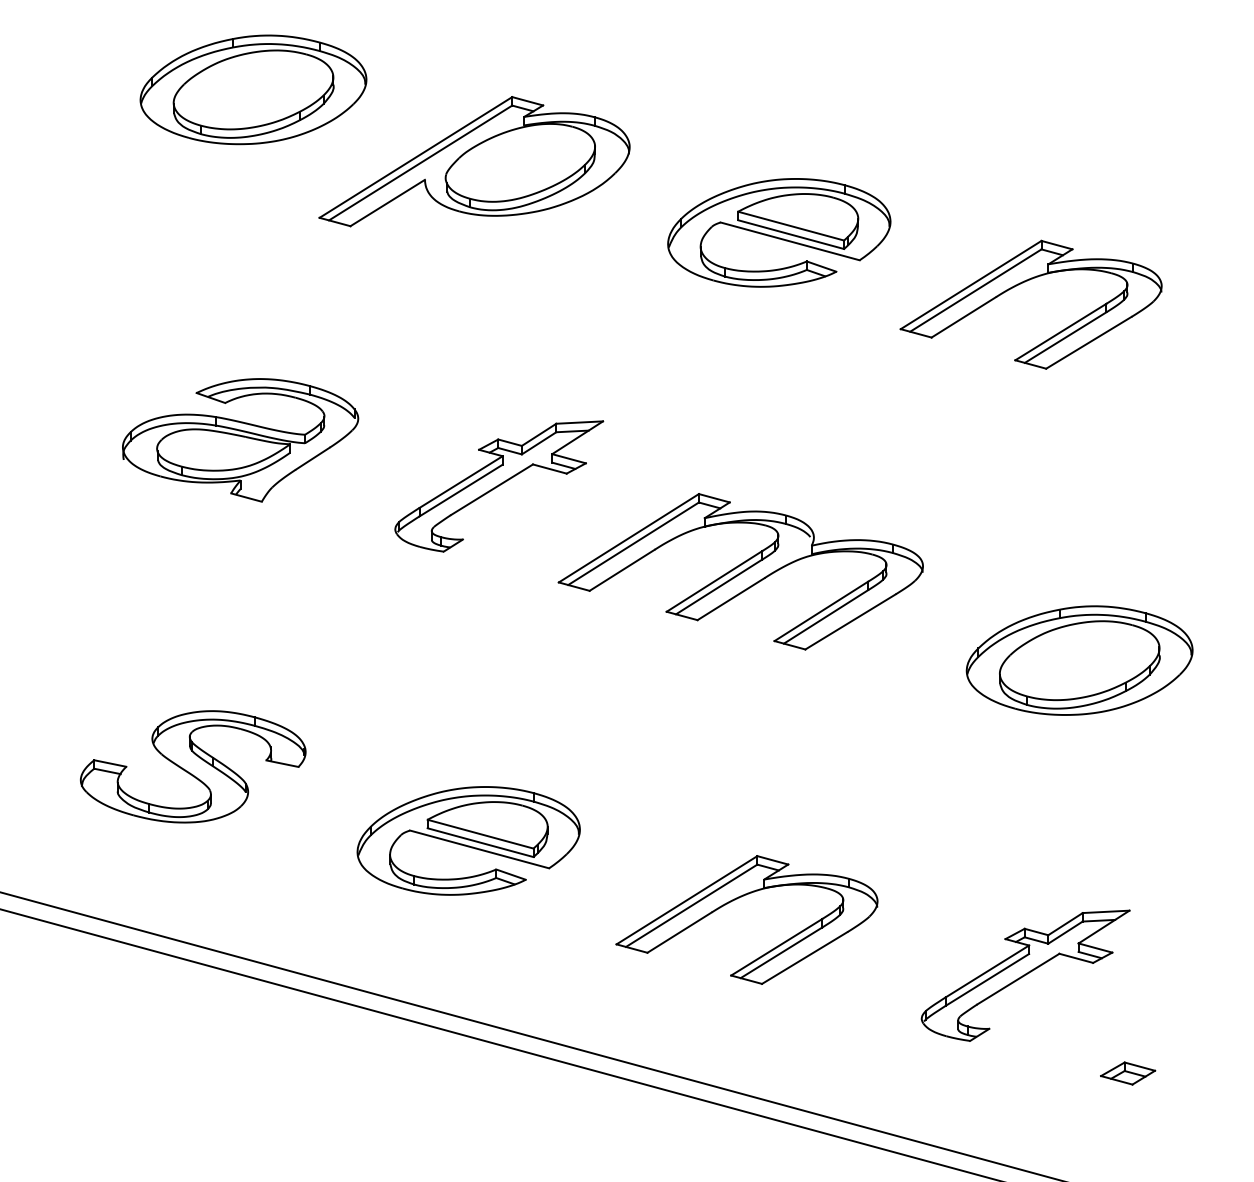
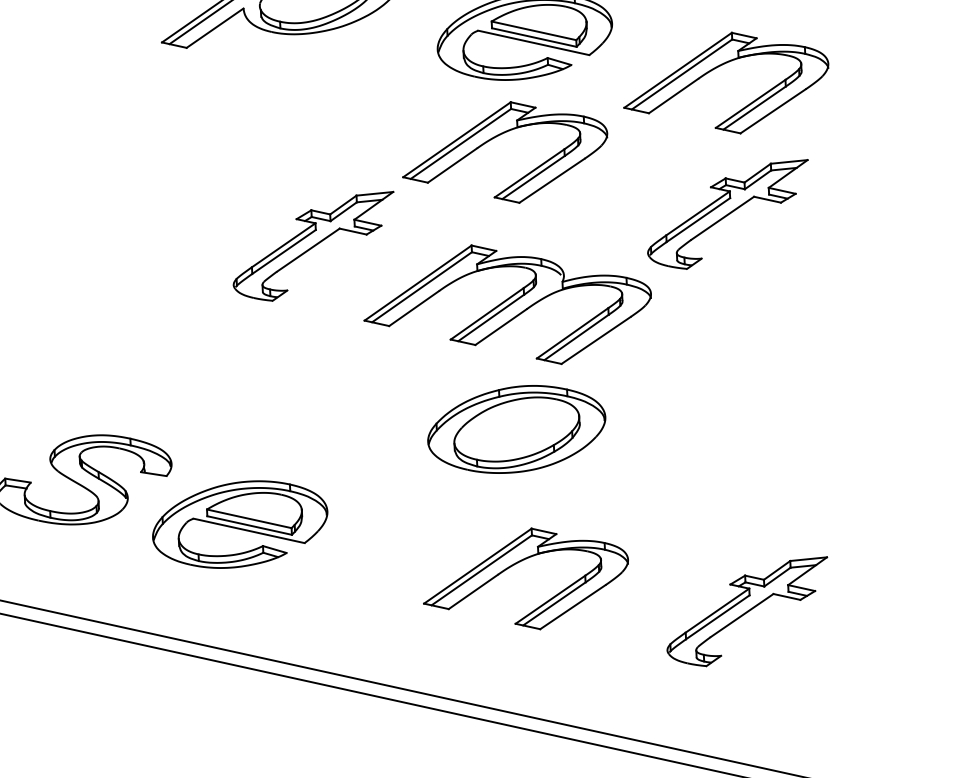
part: (737, 358) -> (496, 137), added
part: (240, 440) -> (108, 221), removed
part: (1025, 471) -> (728, 215), added
part: (1079, 660) -> (516, 429), moved
part: (468, 840) -> (240, 524), moved
part: (1128, 1073) -> (832, 685), removed

